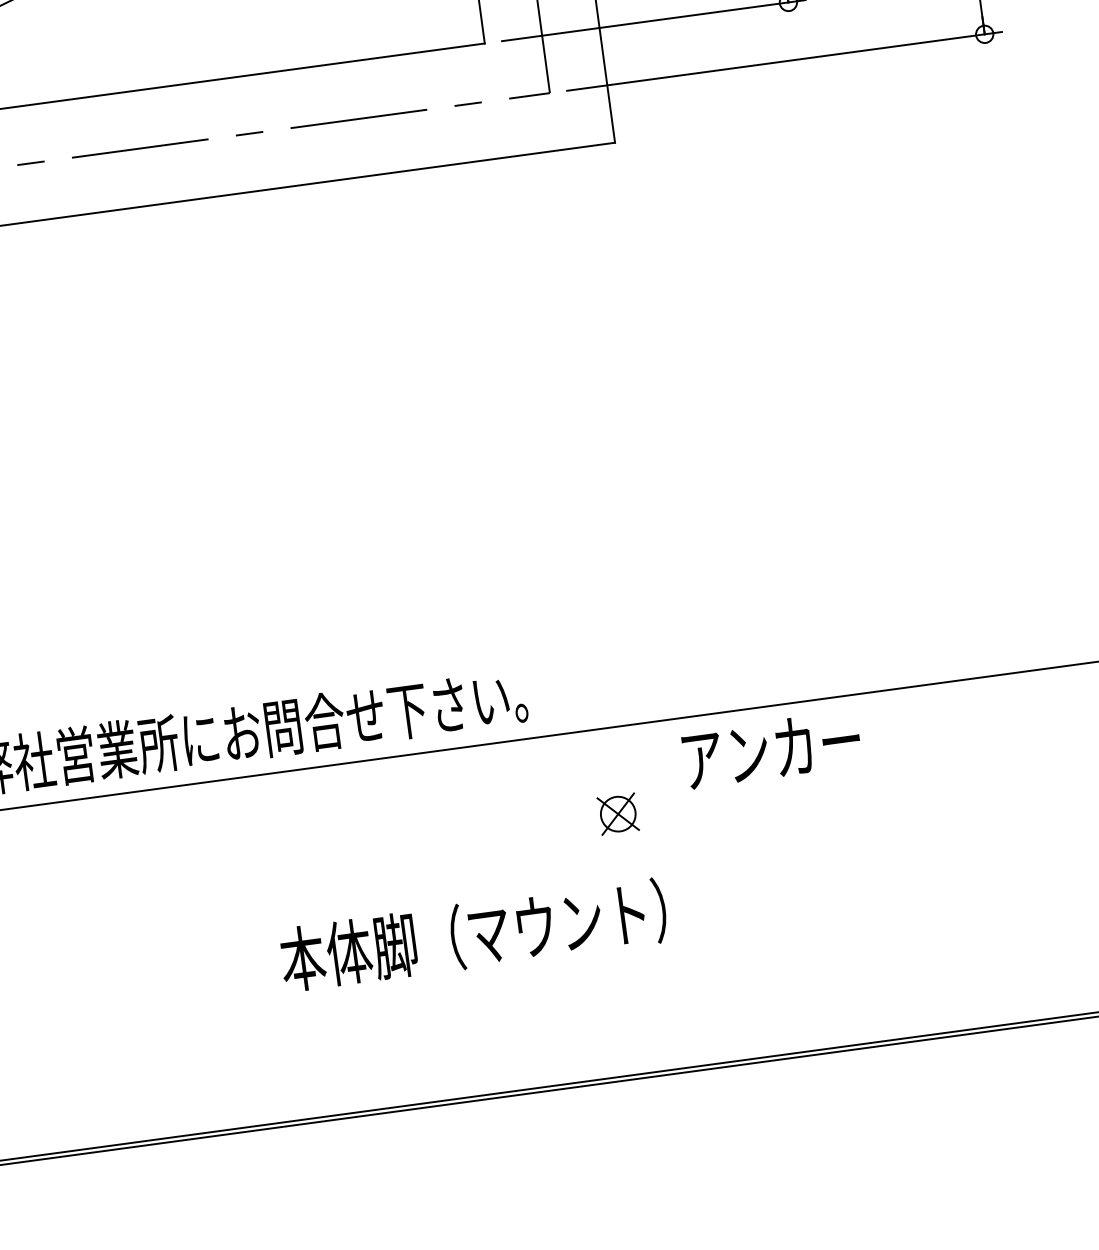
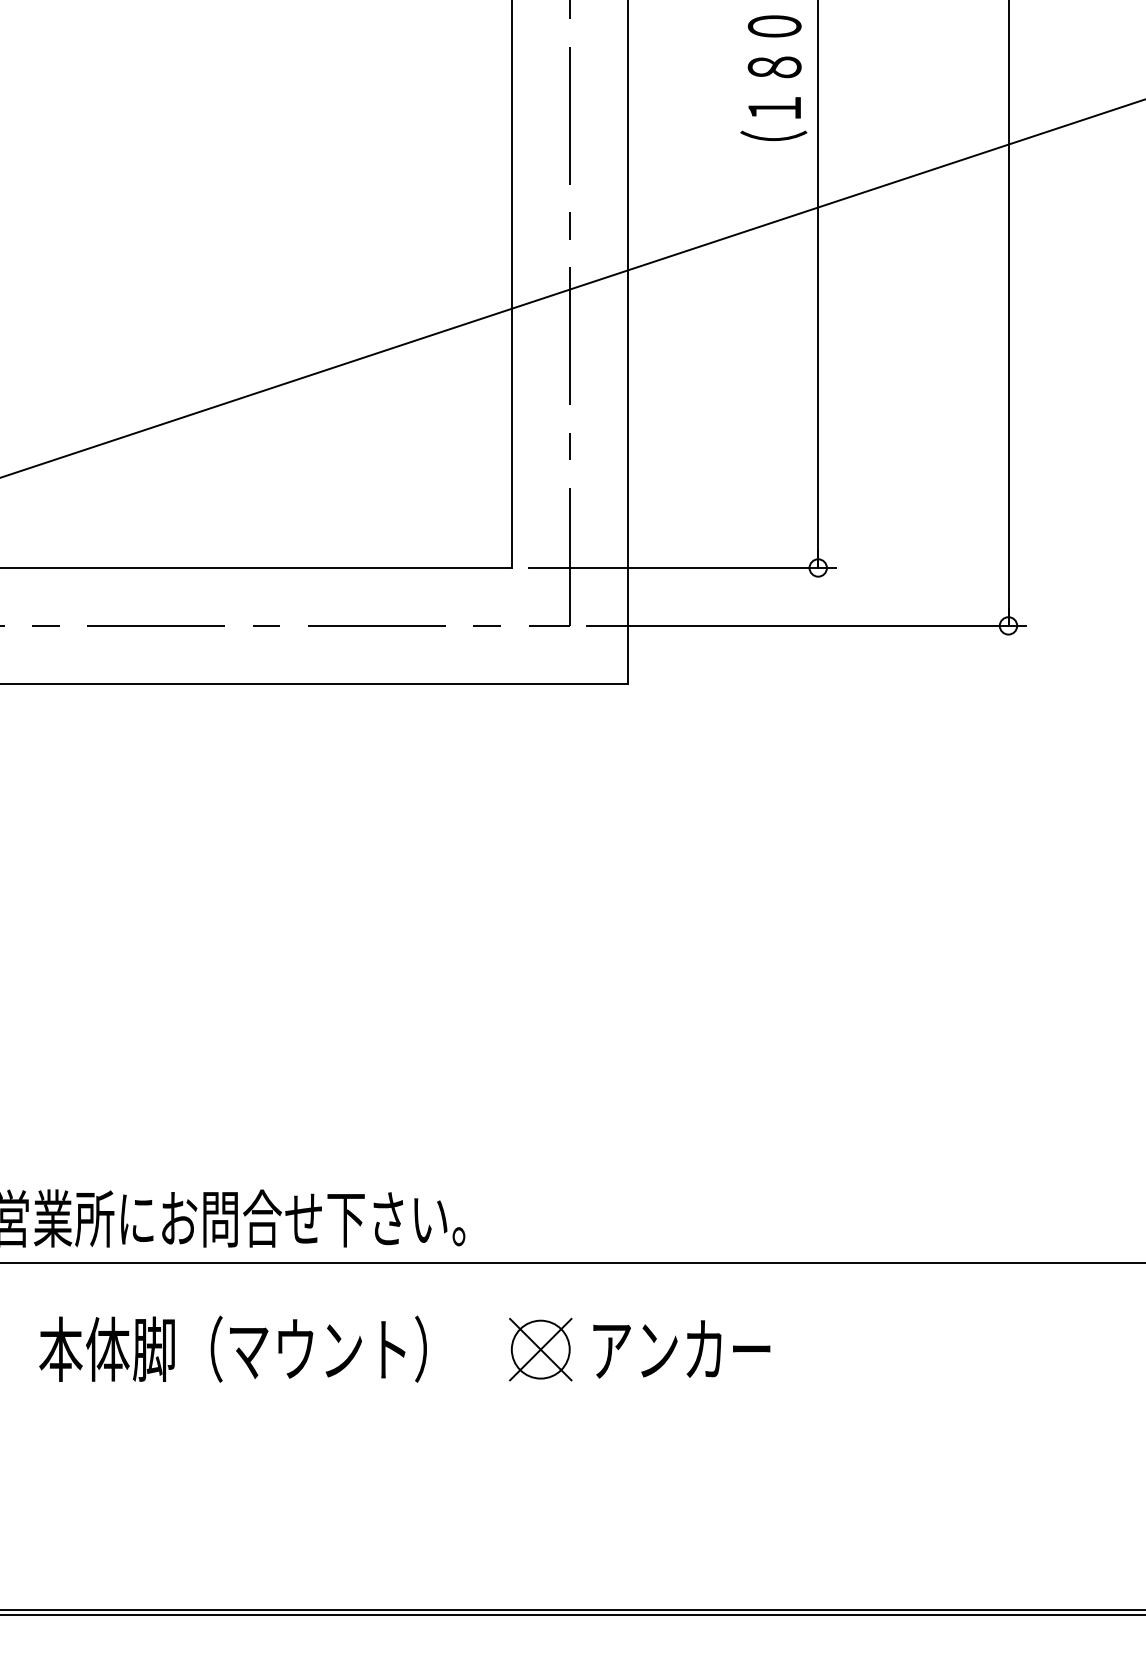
text: (771, 749) -> (681, 1349), moved
part: (617, 814) -> (540, 1349), size x1.67
text: (472, 934) -> (232, 1348), moved

